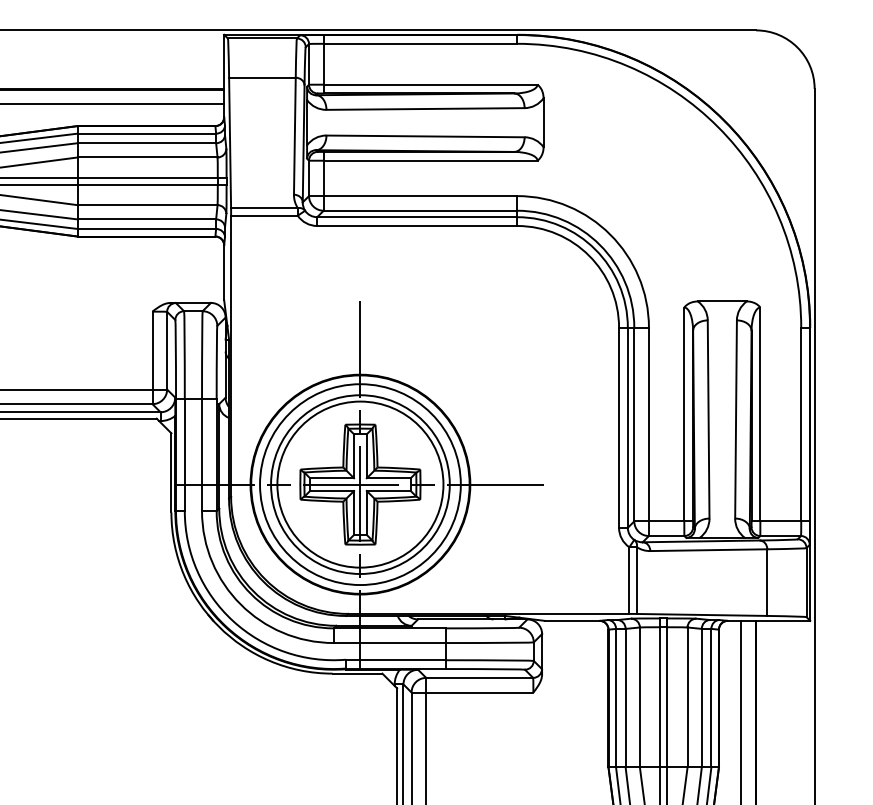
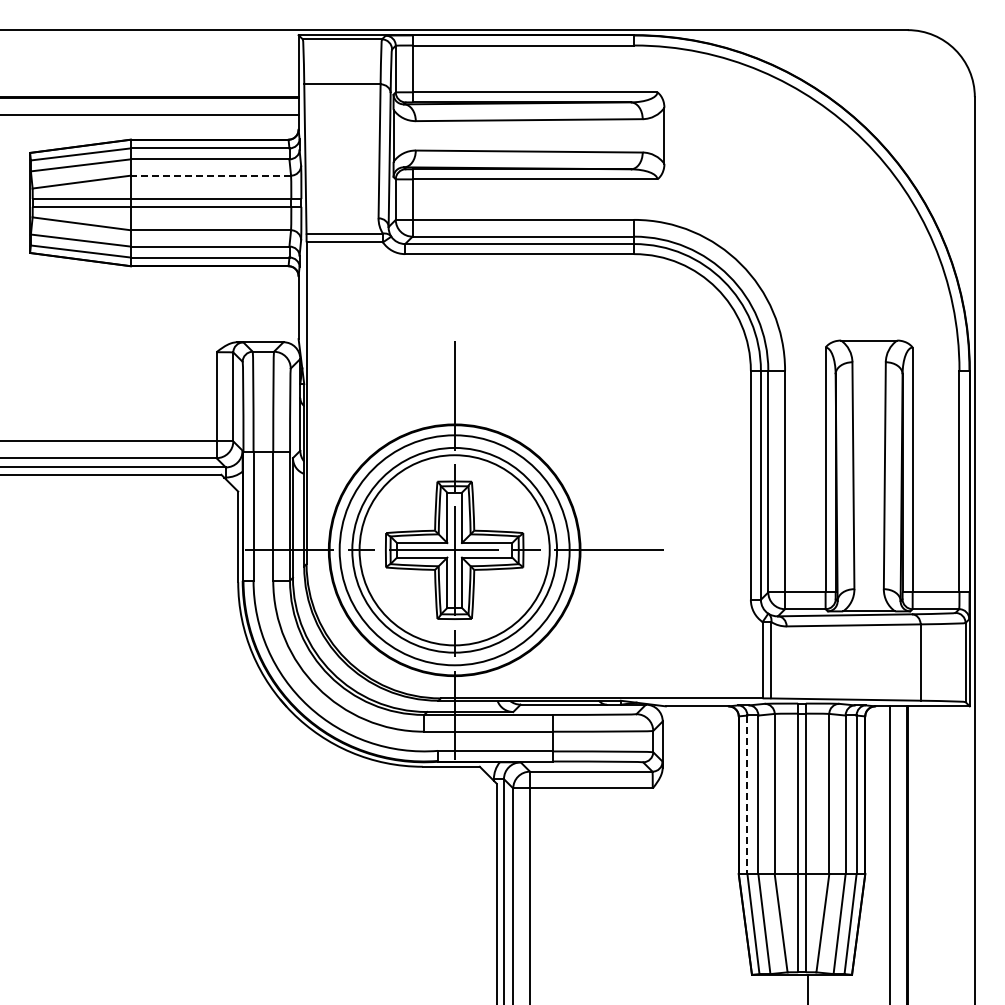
line: (147, 157) -> (210, 175), solid -> dashed
line: (616, 698) -> (747, 795), solid -> dashed

